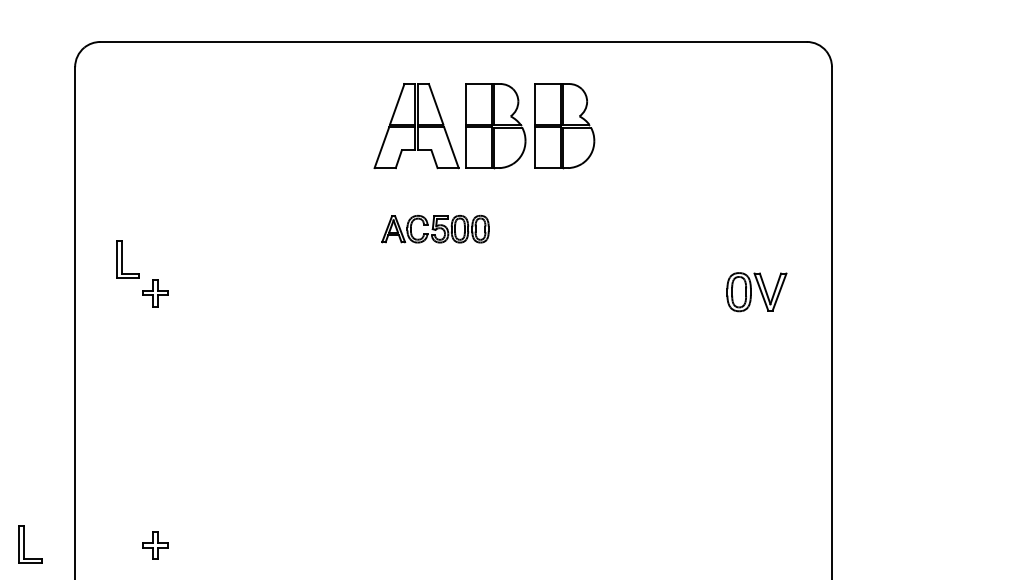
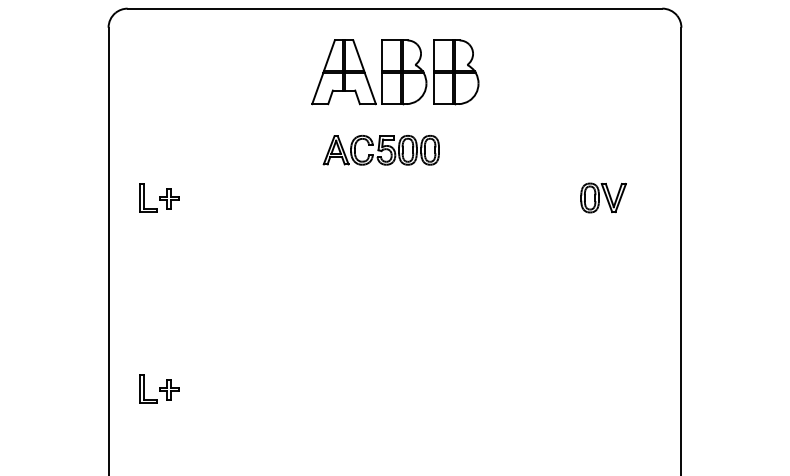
part: (484, 126) -> (395, 72), moved
part: (434, 229) -> (380, 150), size x1.43
part: (127, 258) -> (148, 197), moved
part: (756, 291) -> (603, 197), moved
part: (30, 543) -> (148, 388), moved

